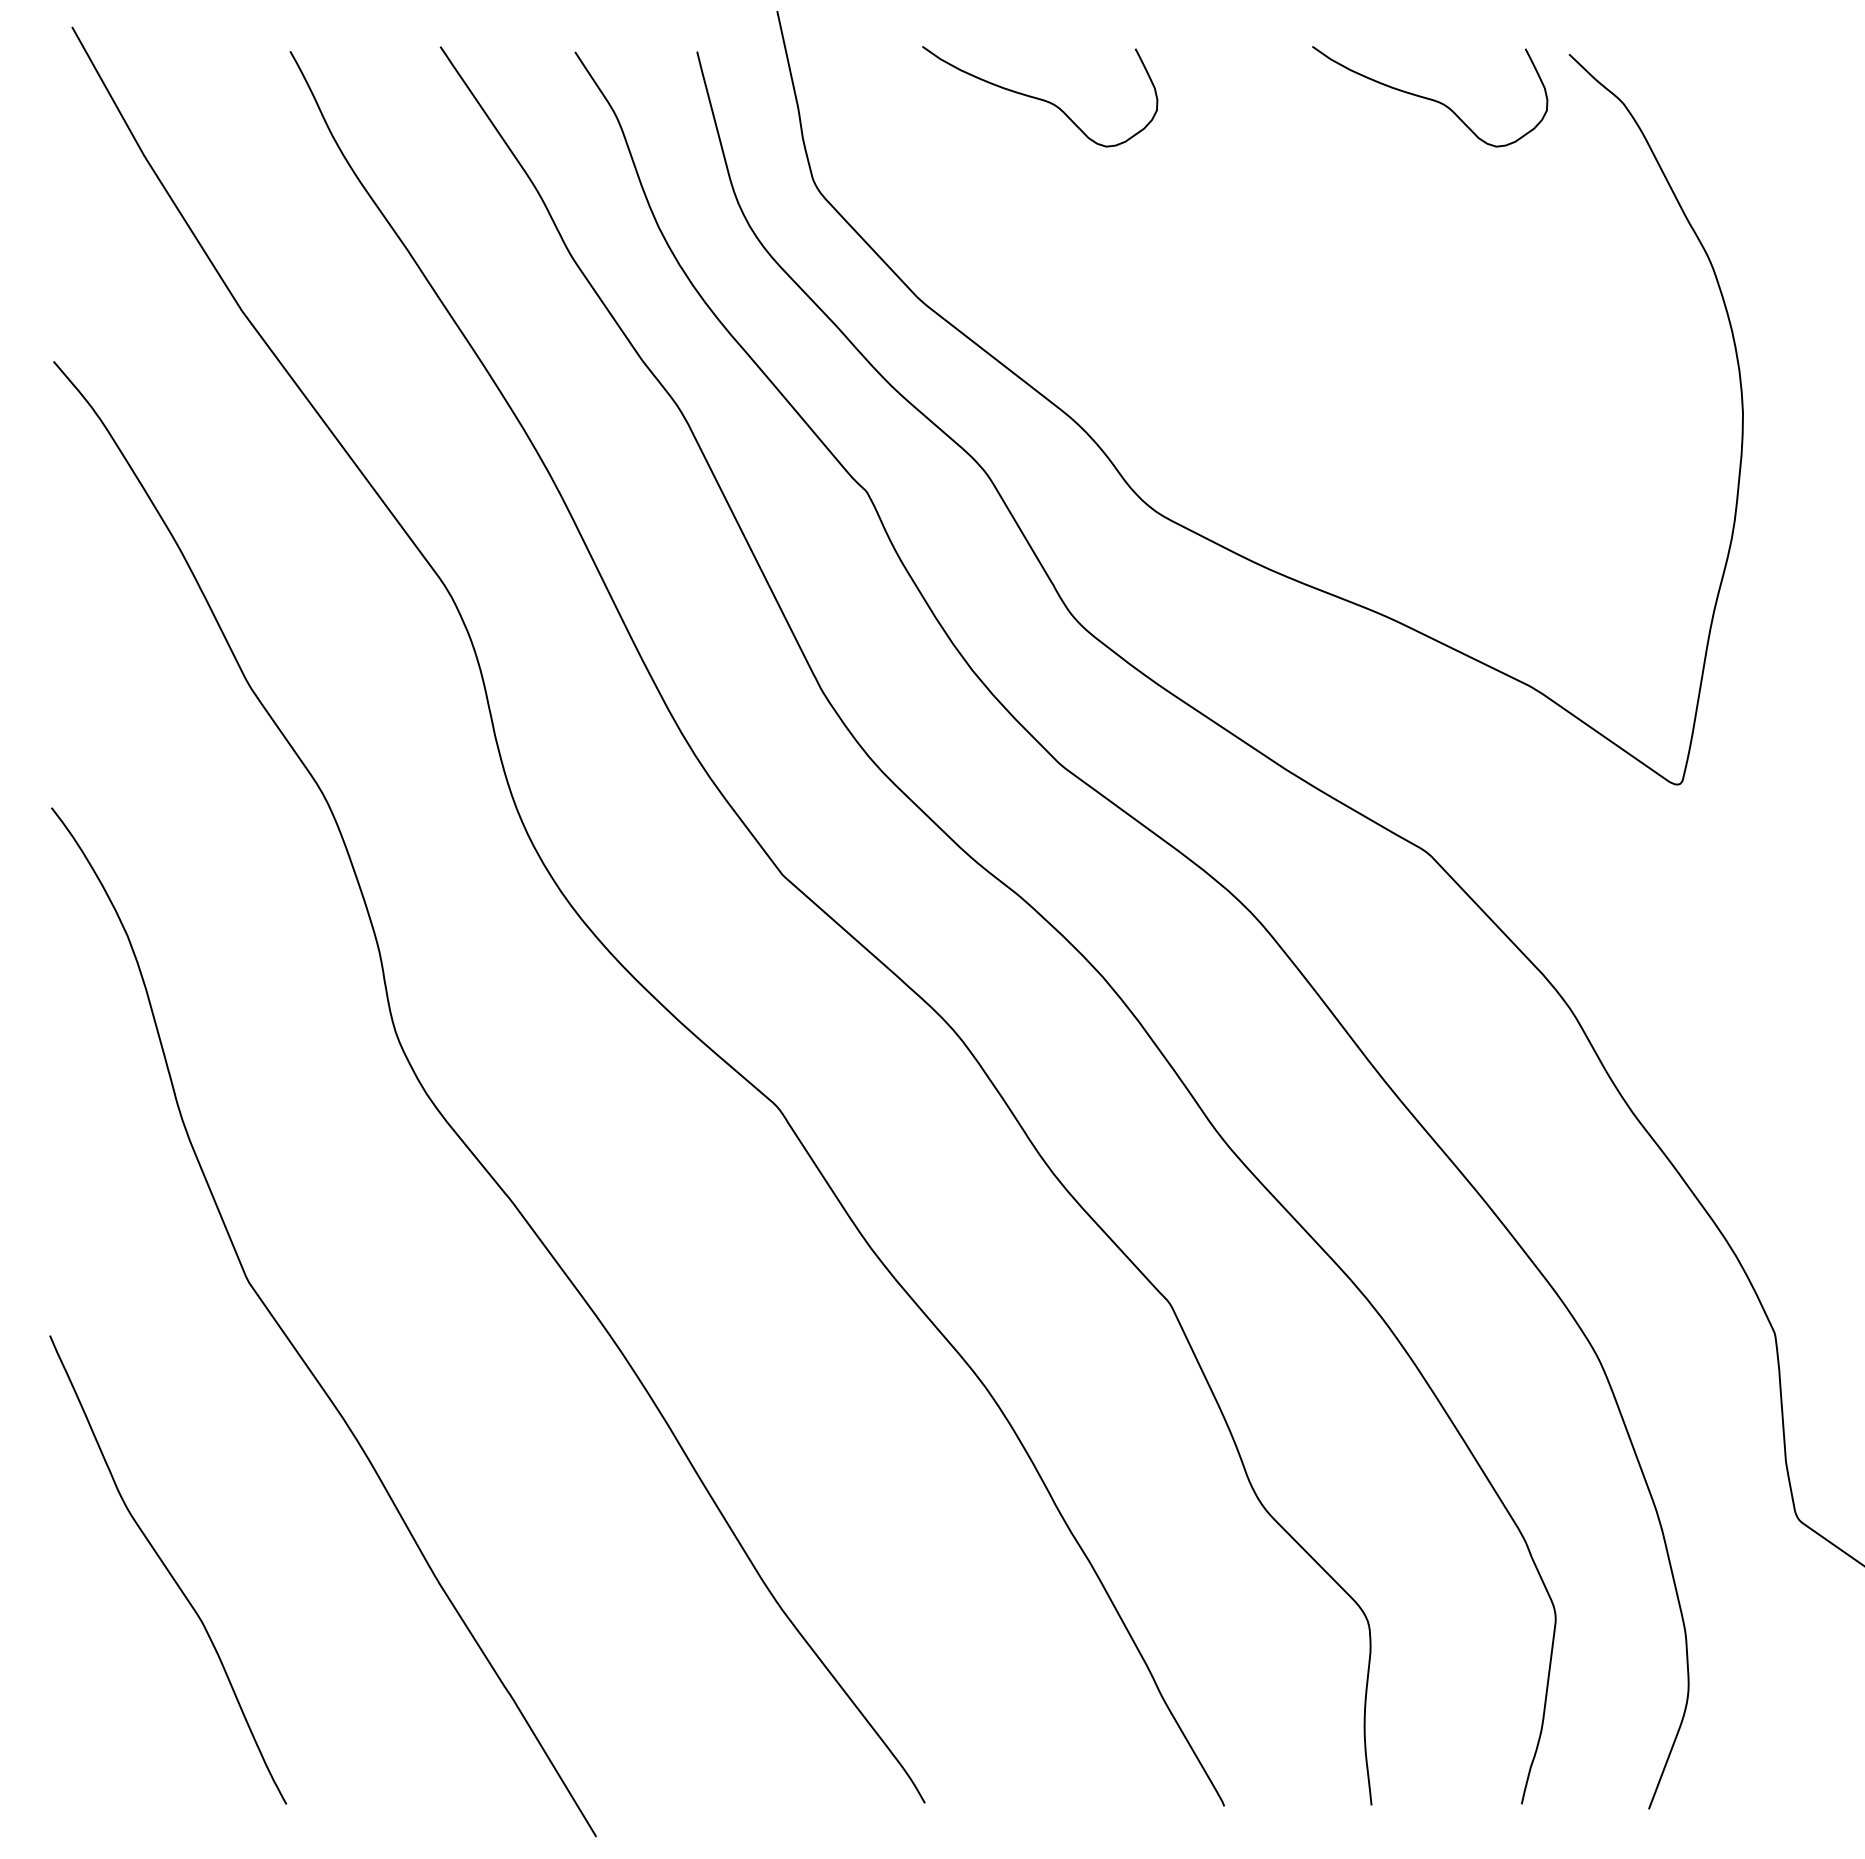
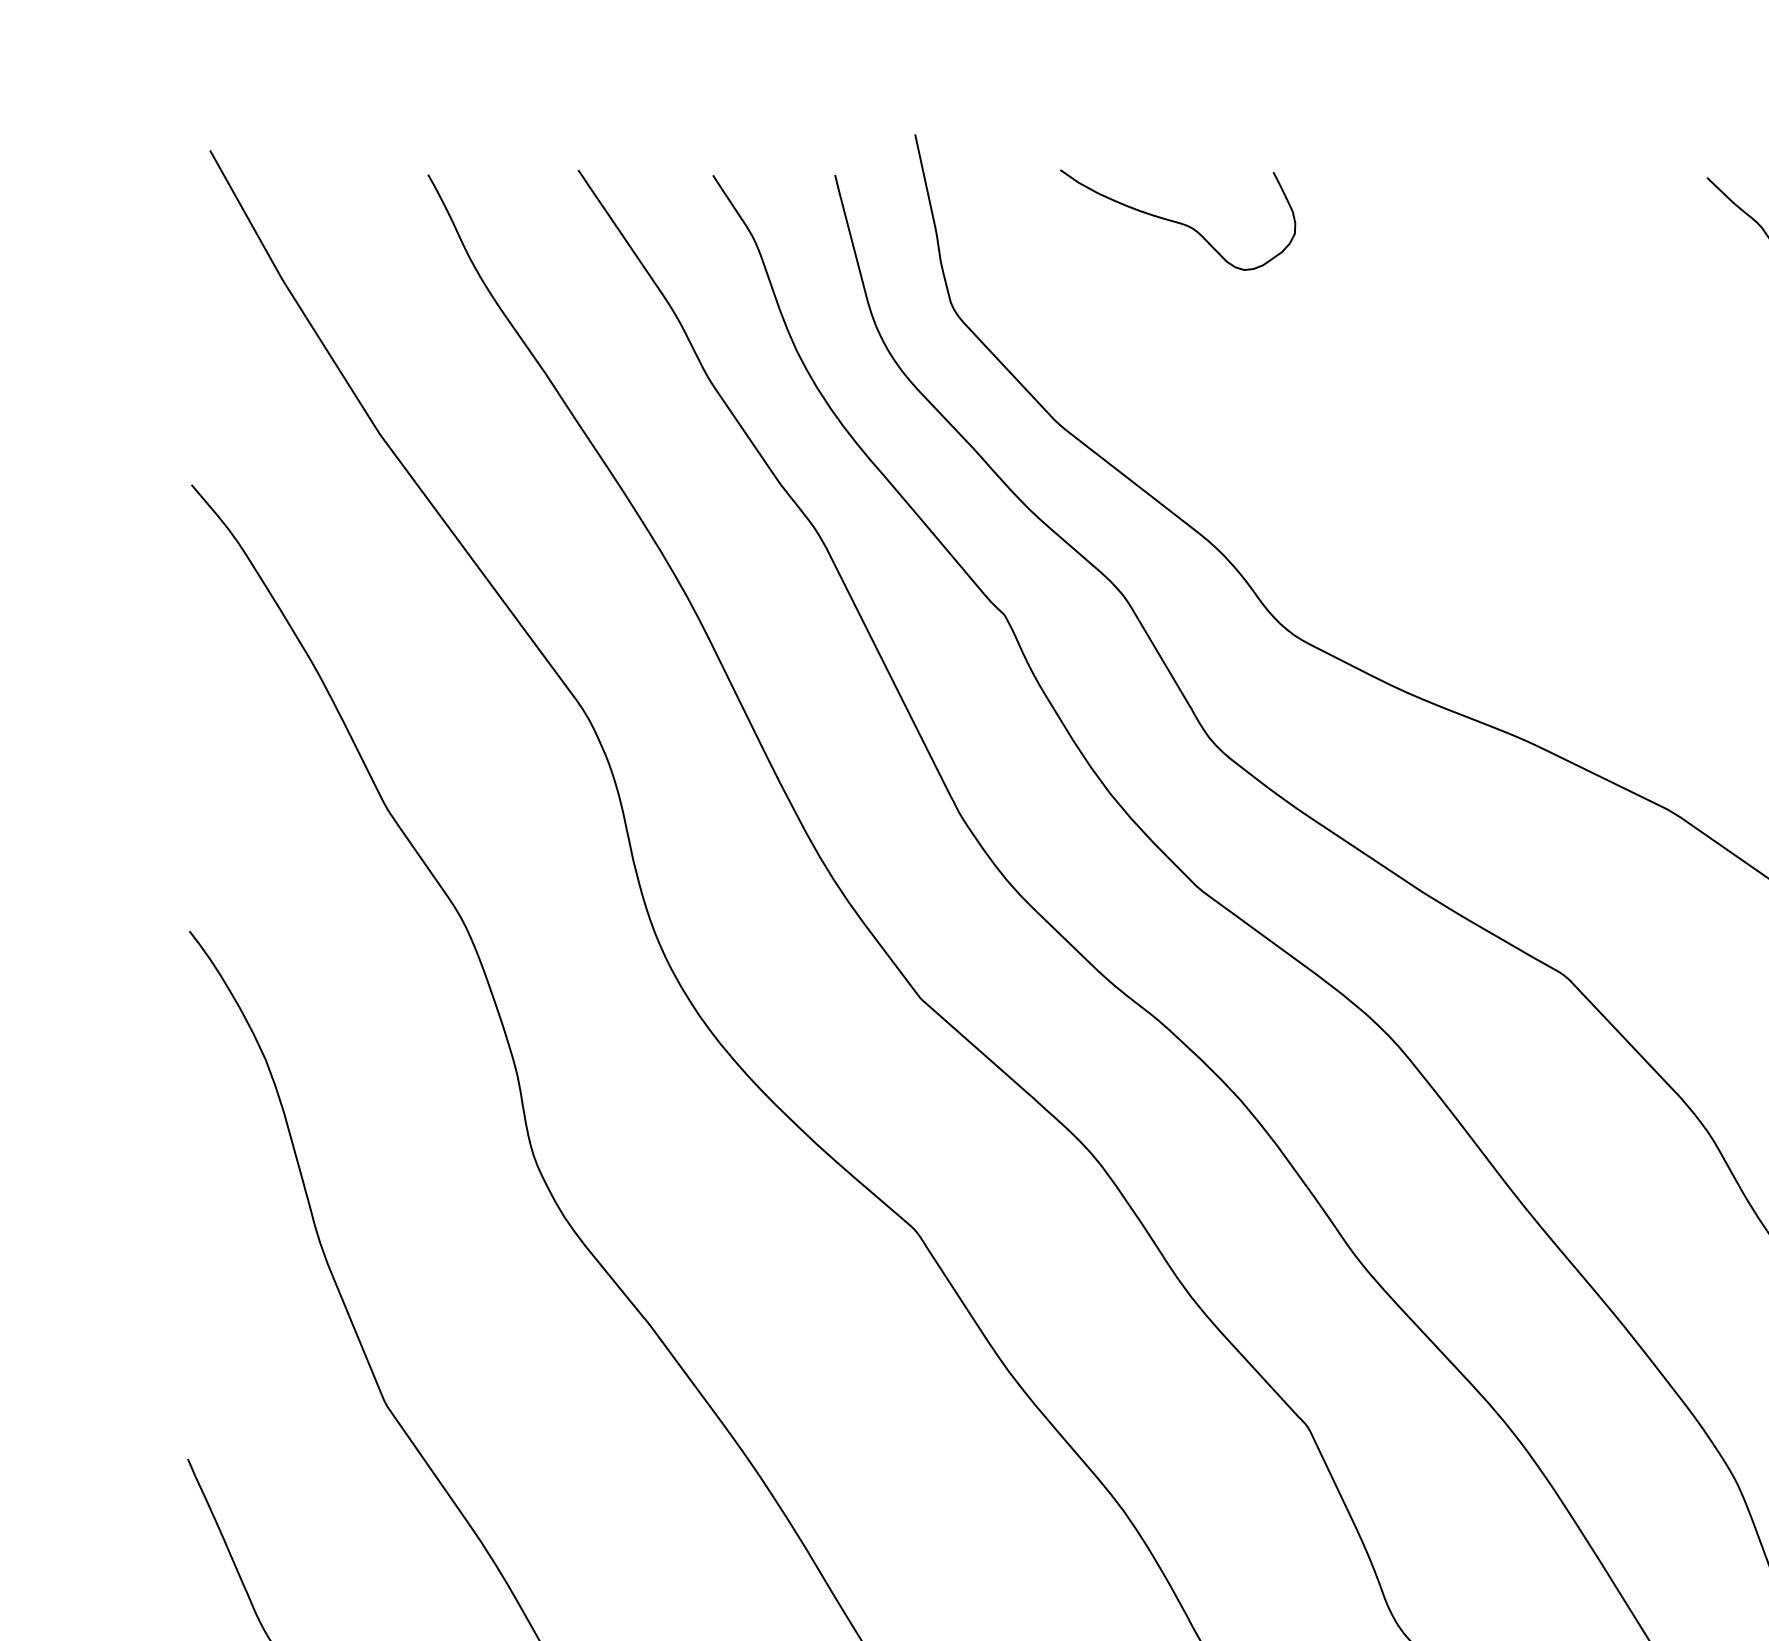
curve: (1430, 98) -> (1568, 221), removed

